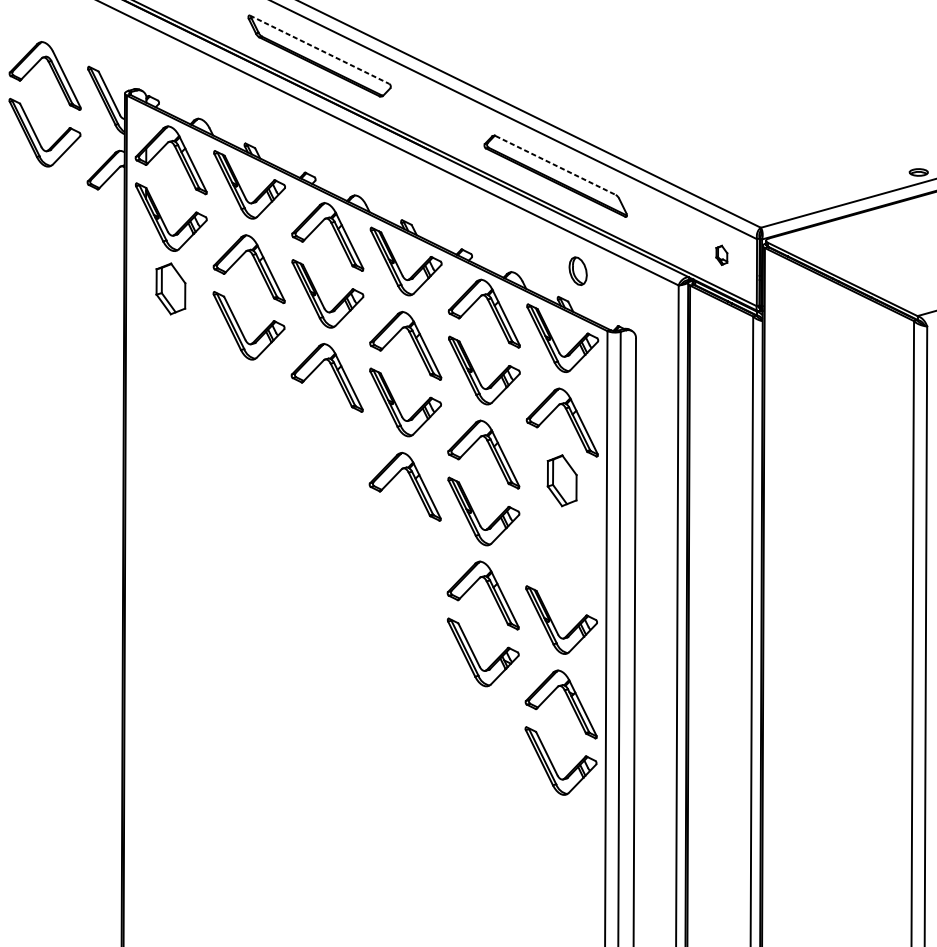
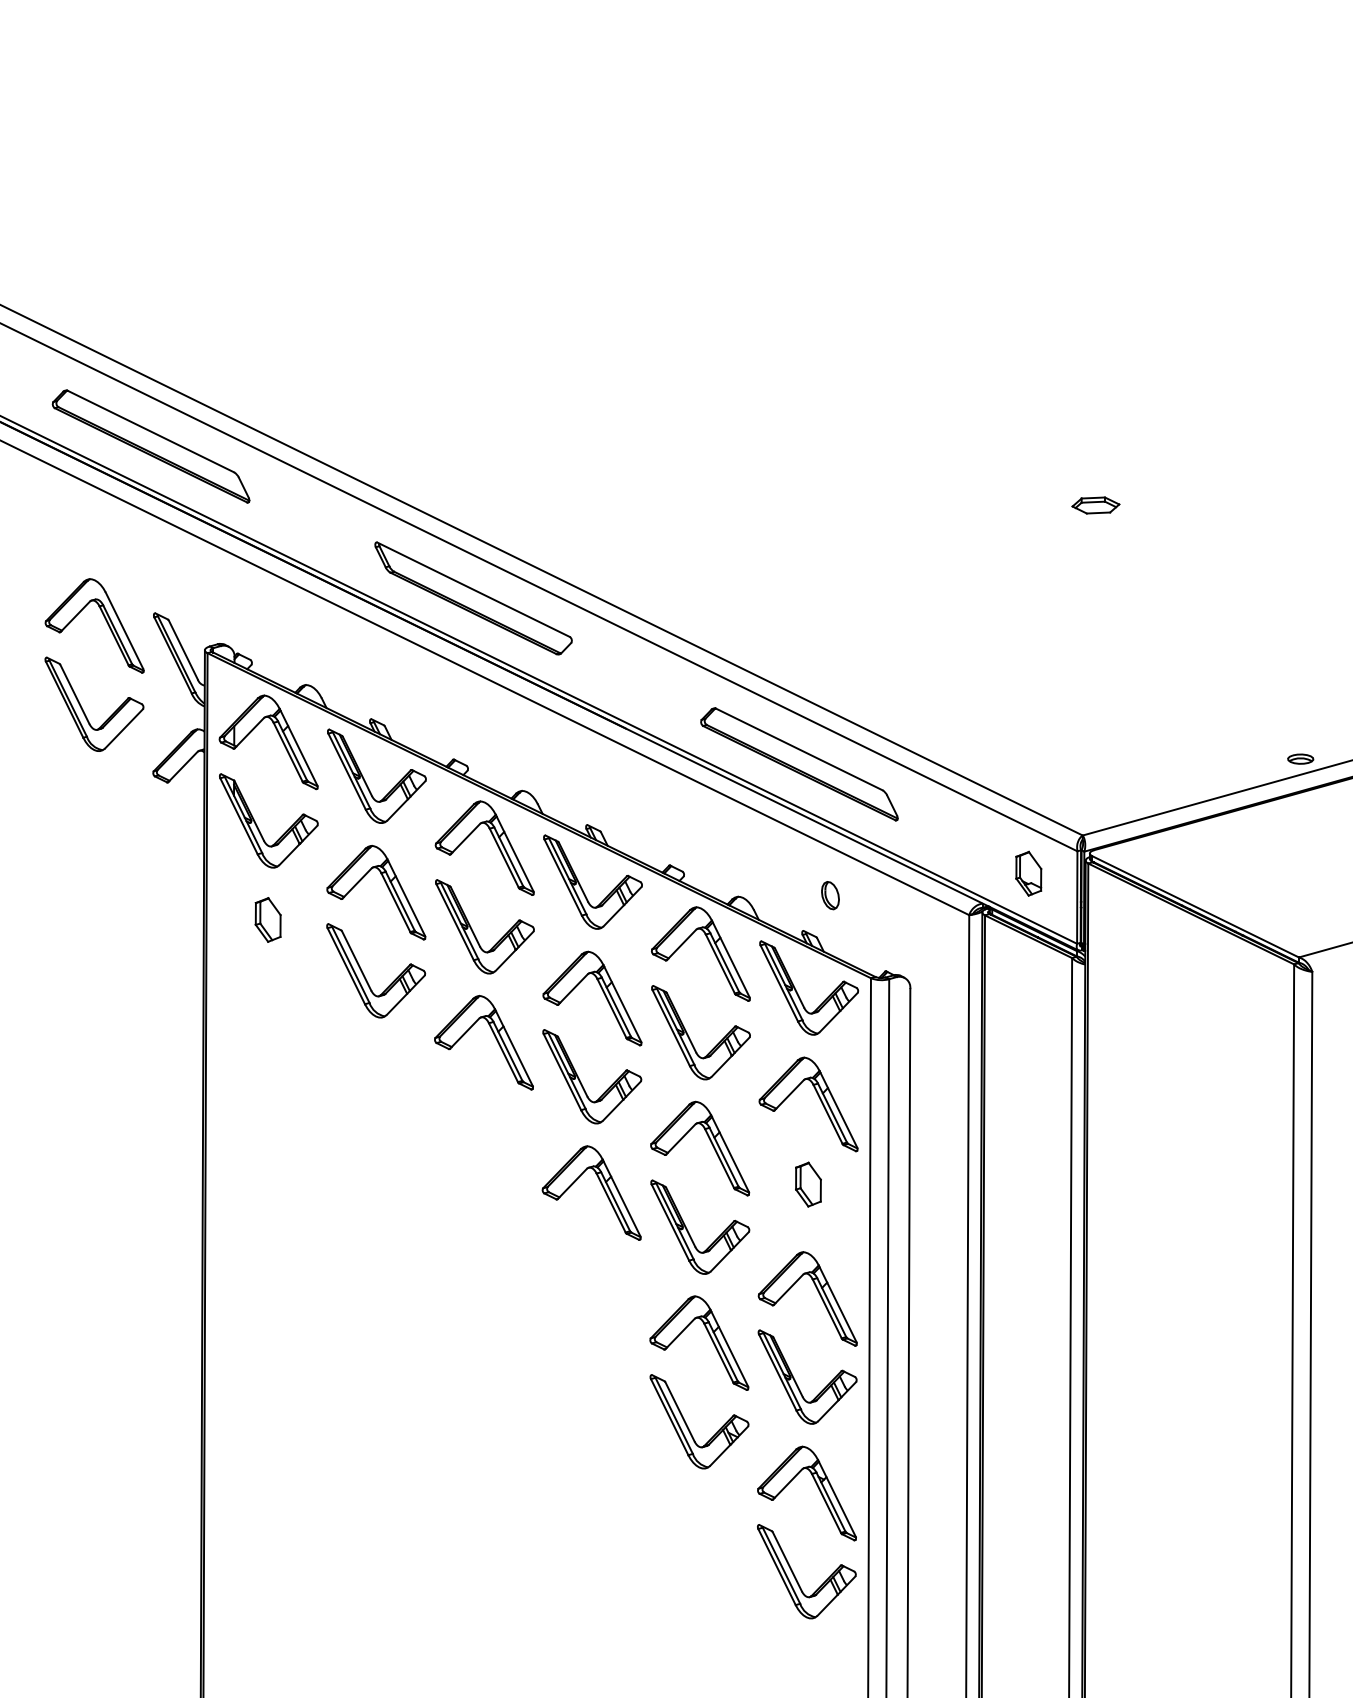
line: (320, 49) -> (474, 589), dashed -> solid
line: (555, 165) -> (799, 749), dashed -> solid
part: (721, 255) -> (1028, 873), size x1.67
part: (578, 271) -> (830, 895), size x0.71
part: (170, 288) -> (267, 919), size x0.62
part: (562, 480) -> (808, 1184), size x0.62
part: (569, 559) -> (818, 1293), added

